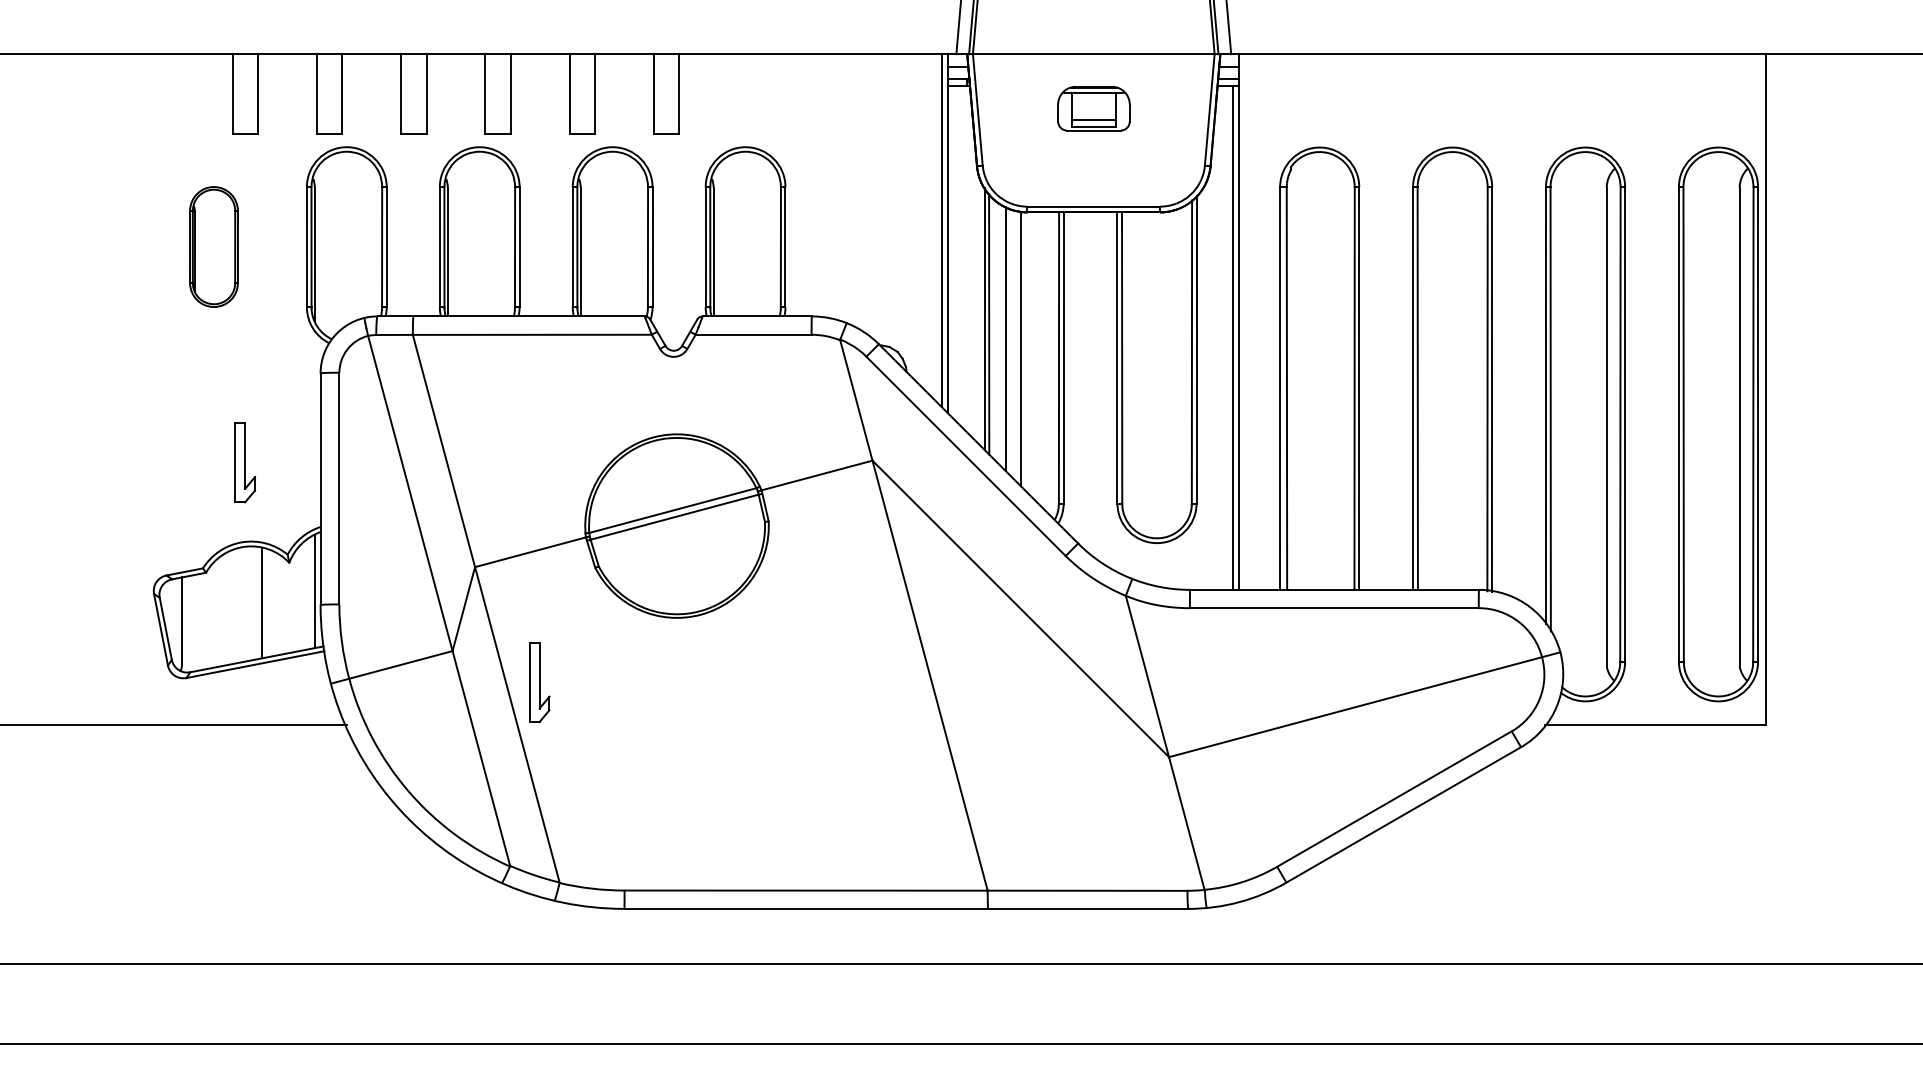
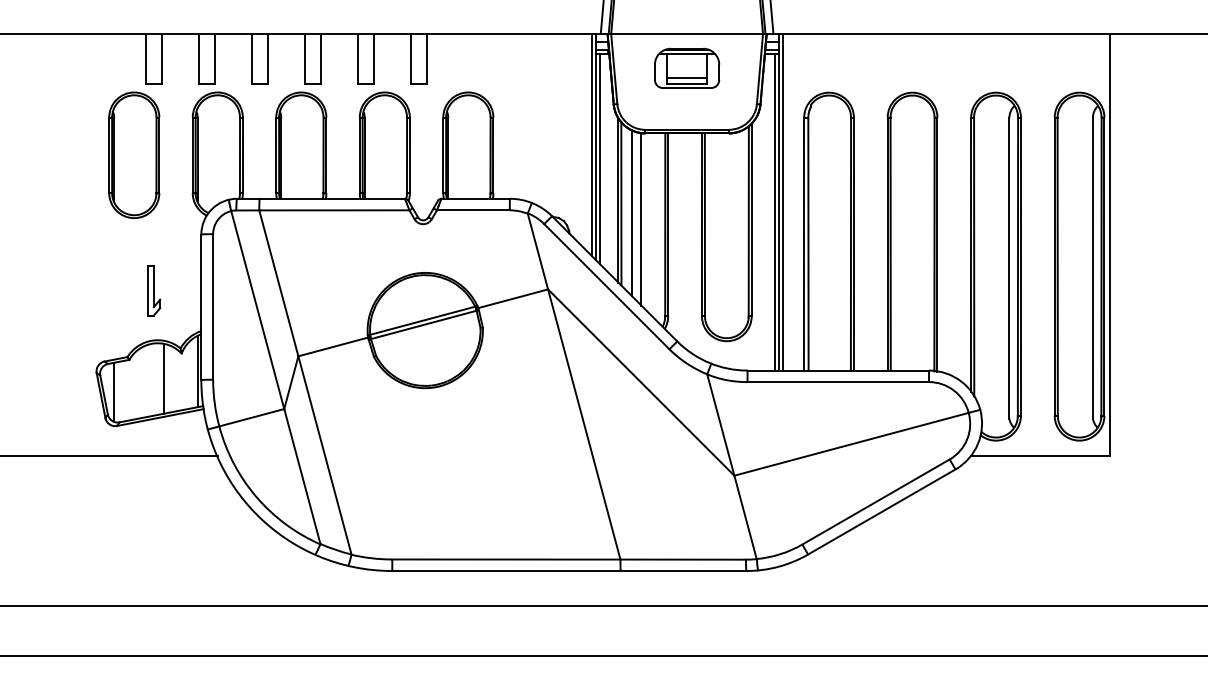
part: (1094, 107) -> (687, 67), size x1.43
part: (214, 245) -> (134, 154), size x1.67
line: (954, 252) -> (599, 158), added
line: (1245, 322) -> (782, 202), added
part: (540, 682) -> (339, 428), removed

